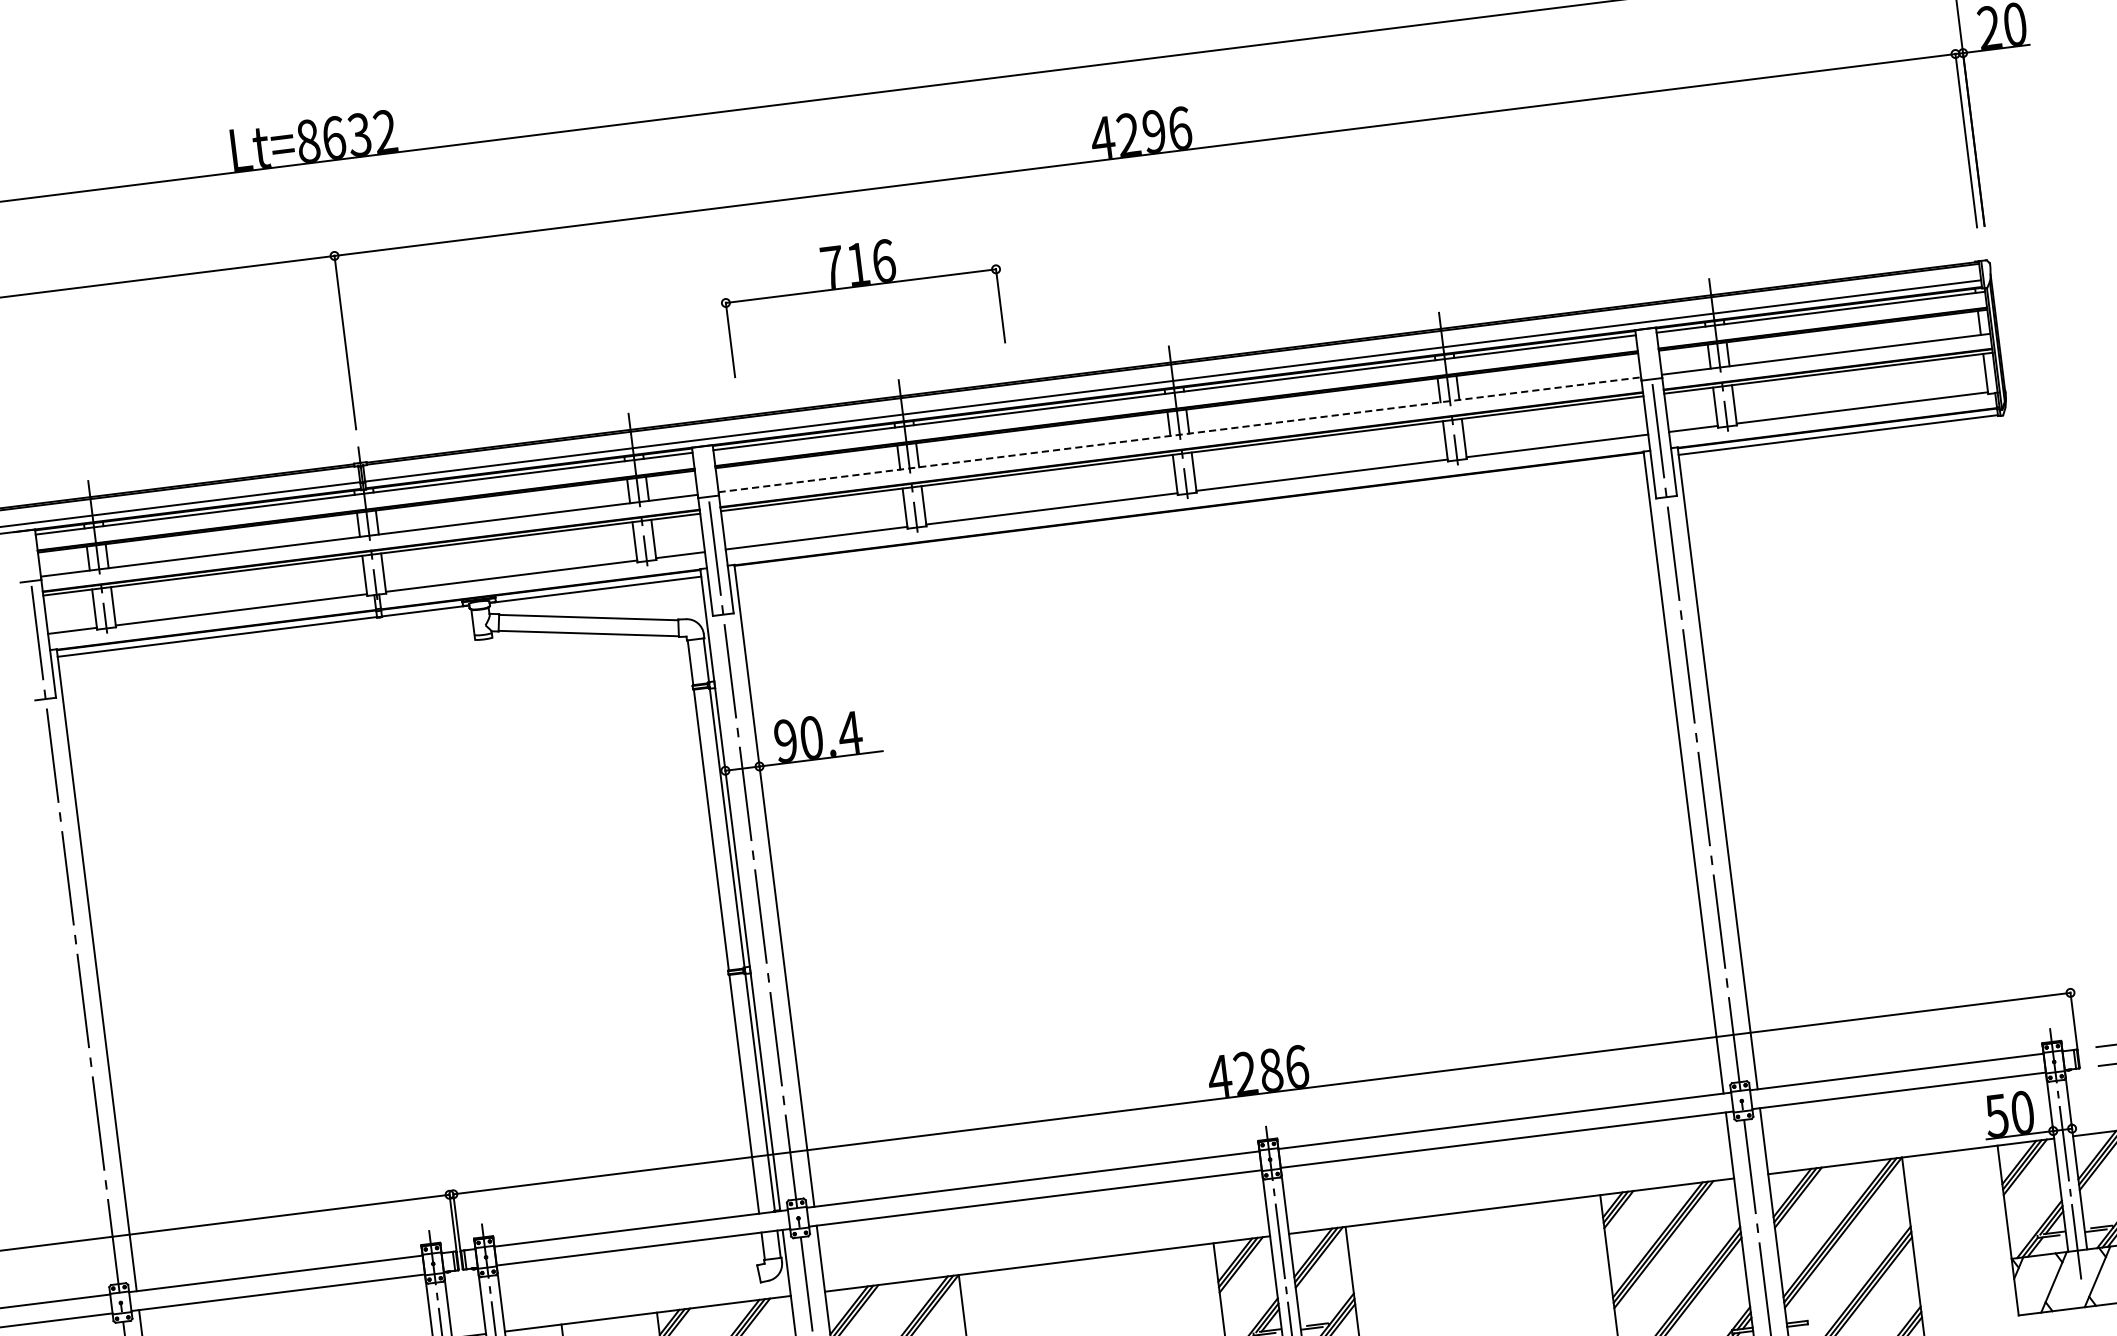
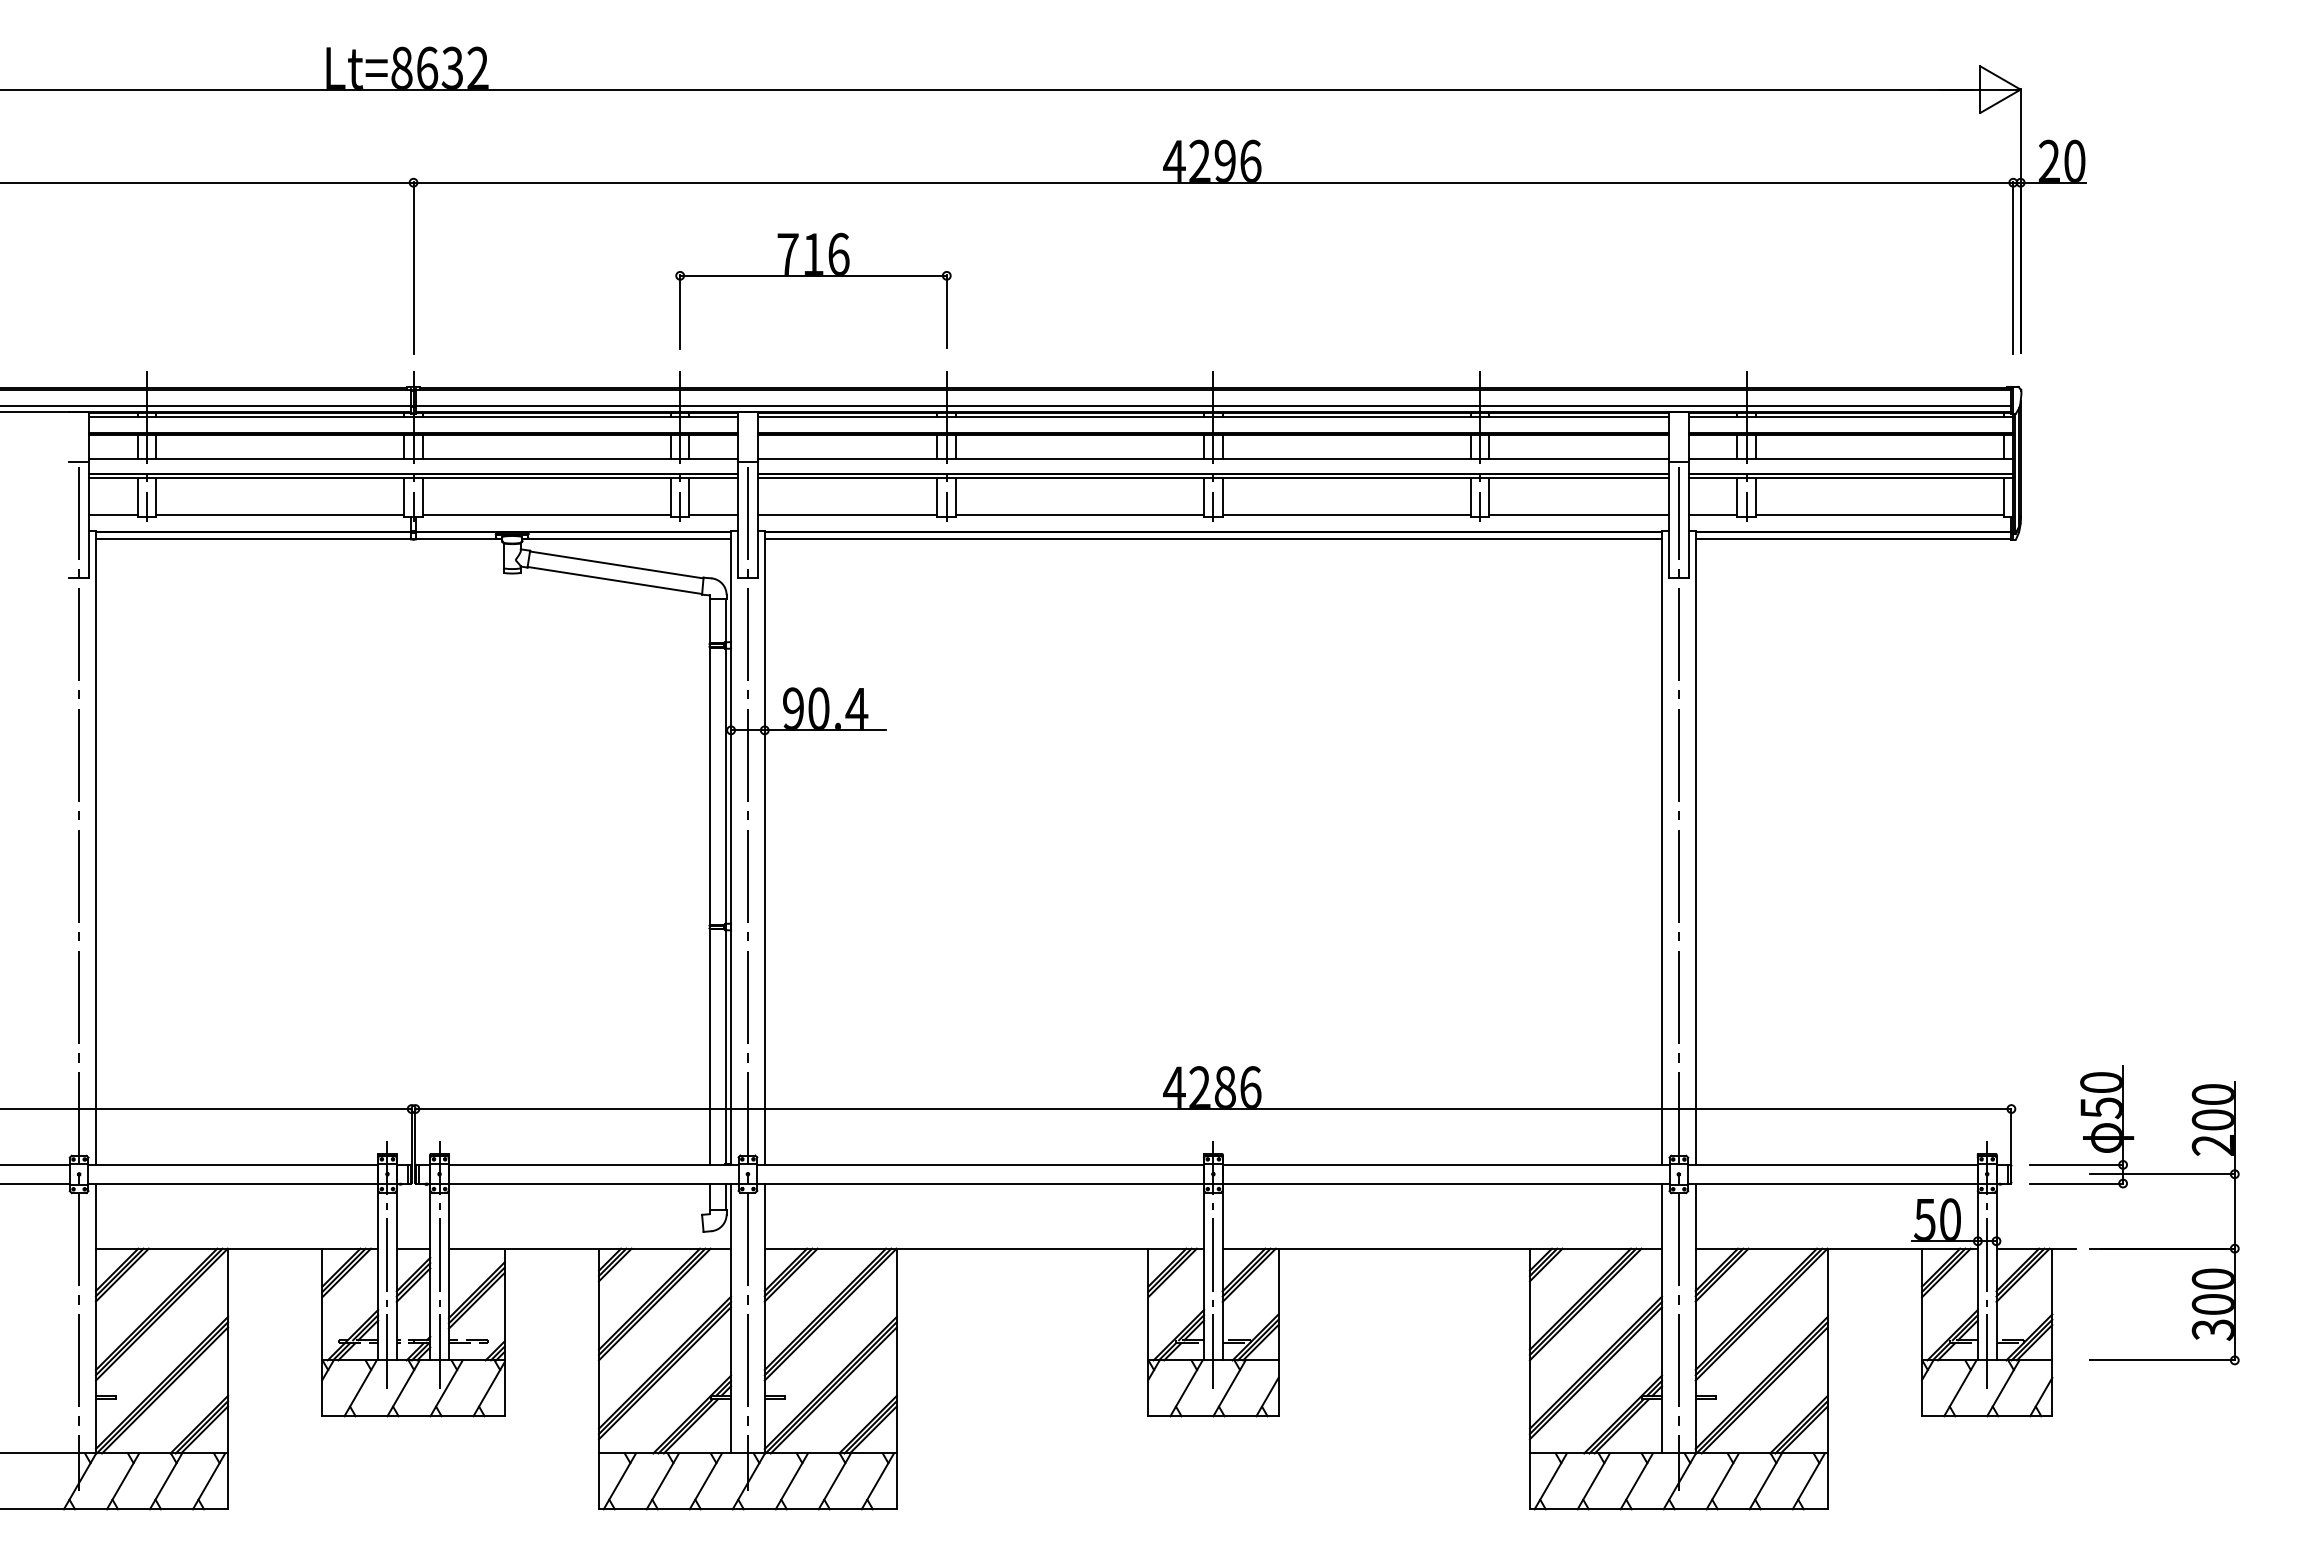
part: (861, 286) -> (813, 276), moved
line: (1179, 434) -> (1213, 458), dashed -> solid
line: (1190, 515) -> (1213, 538), added

